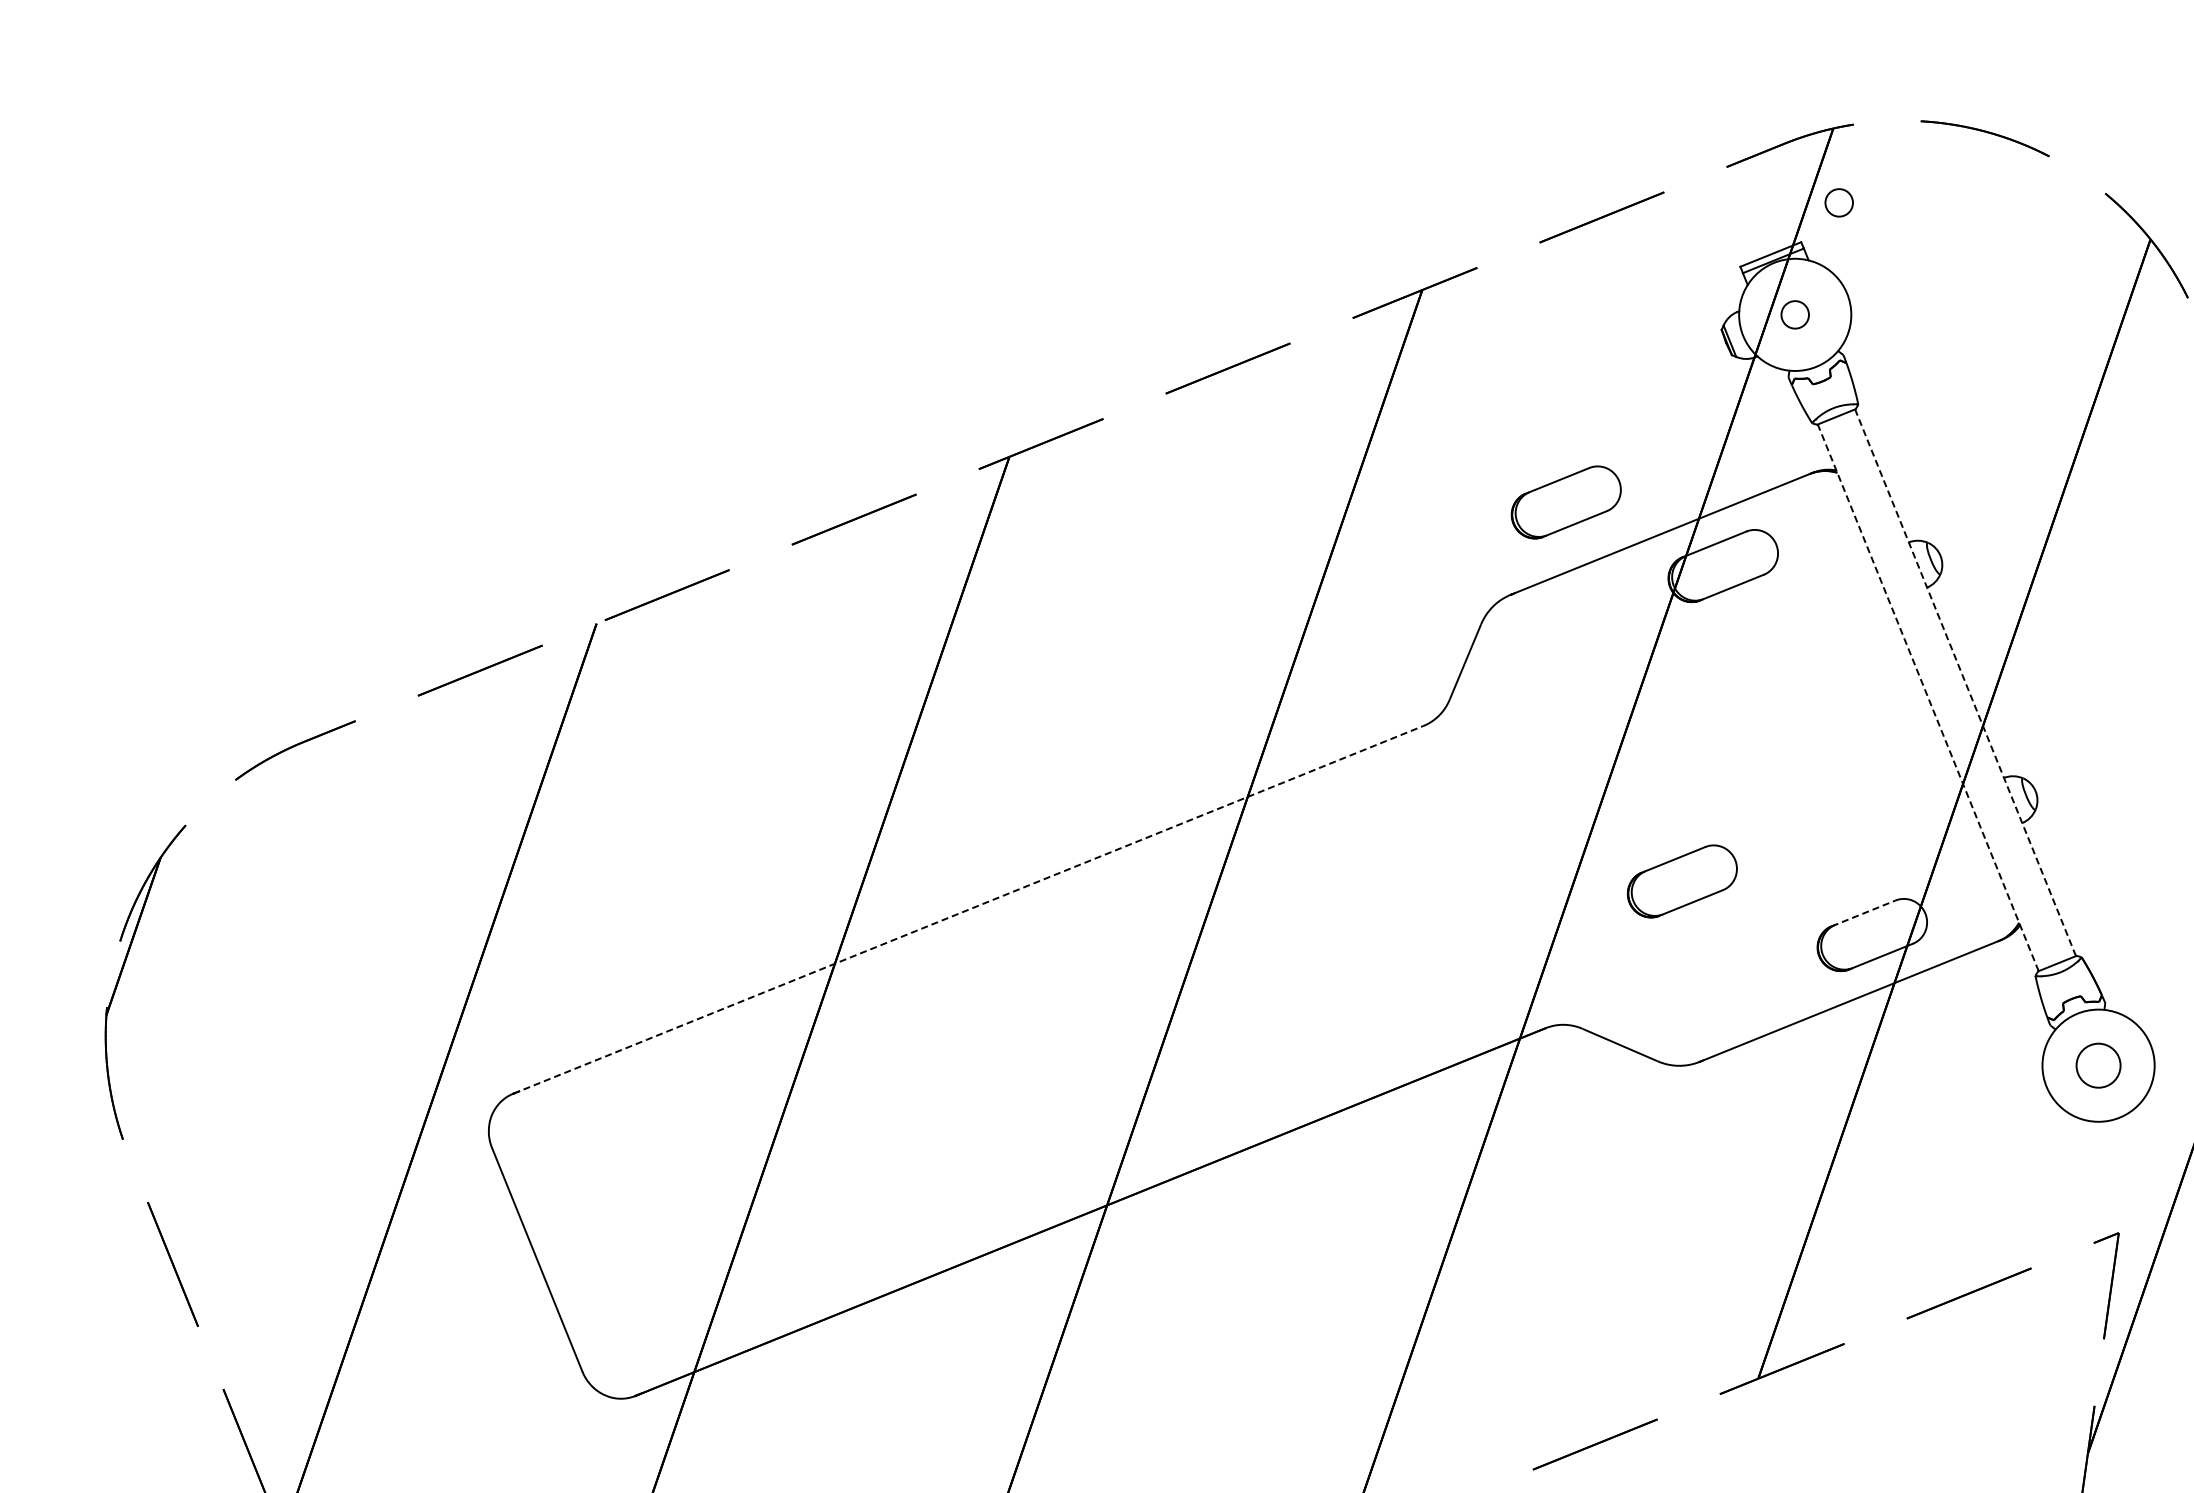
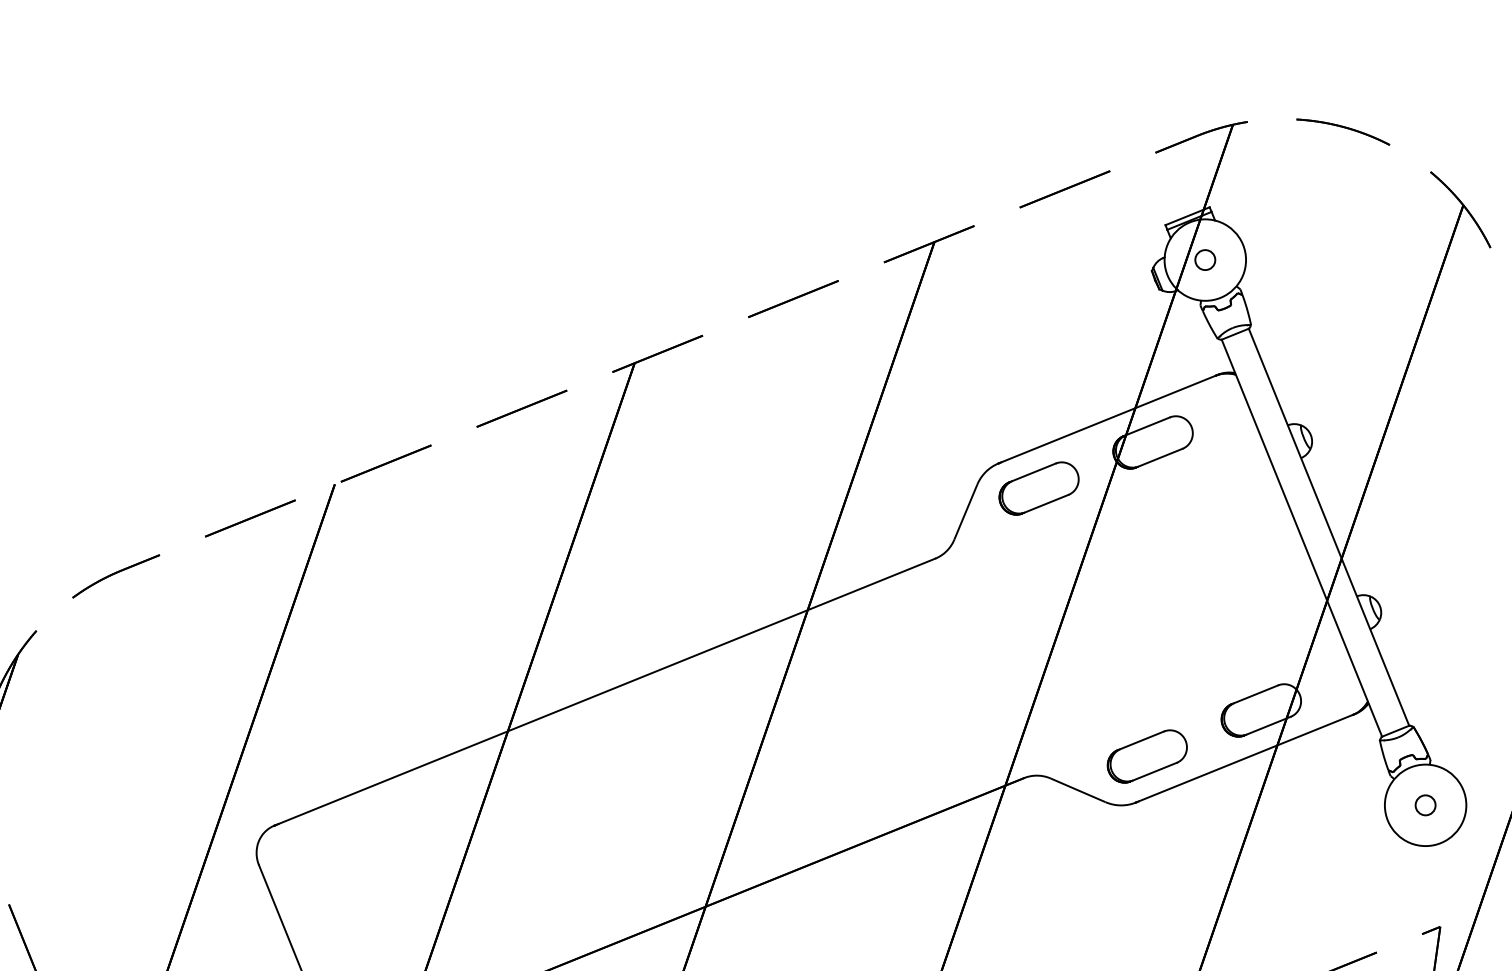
circle: (1838, 202) -> (1236, 178), removed
part: (1565, 502) -> (1038, 488), moved
line: (1965, 682) -> (1328, 527), dashed -> solid
line: (1928, 697) -> (1302, 537), dashed -> solid
part: (1681, 881) -> (1146, 756), moved
line: (968, 909) -> (604, 691), dashed -> solid
line: (1864, 913) -> (1255, 694), dashed -> solid
circle: (2098, 1065) -> (1425, 805), size x0.62

